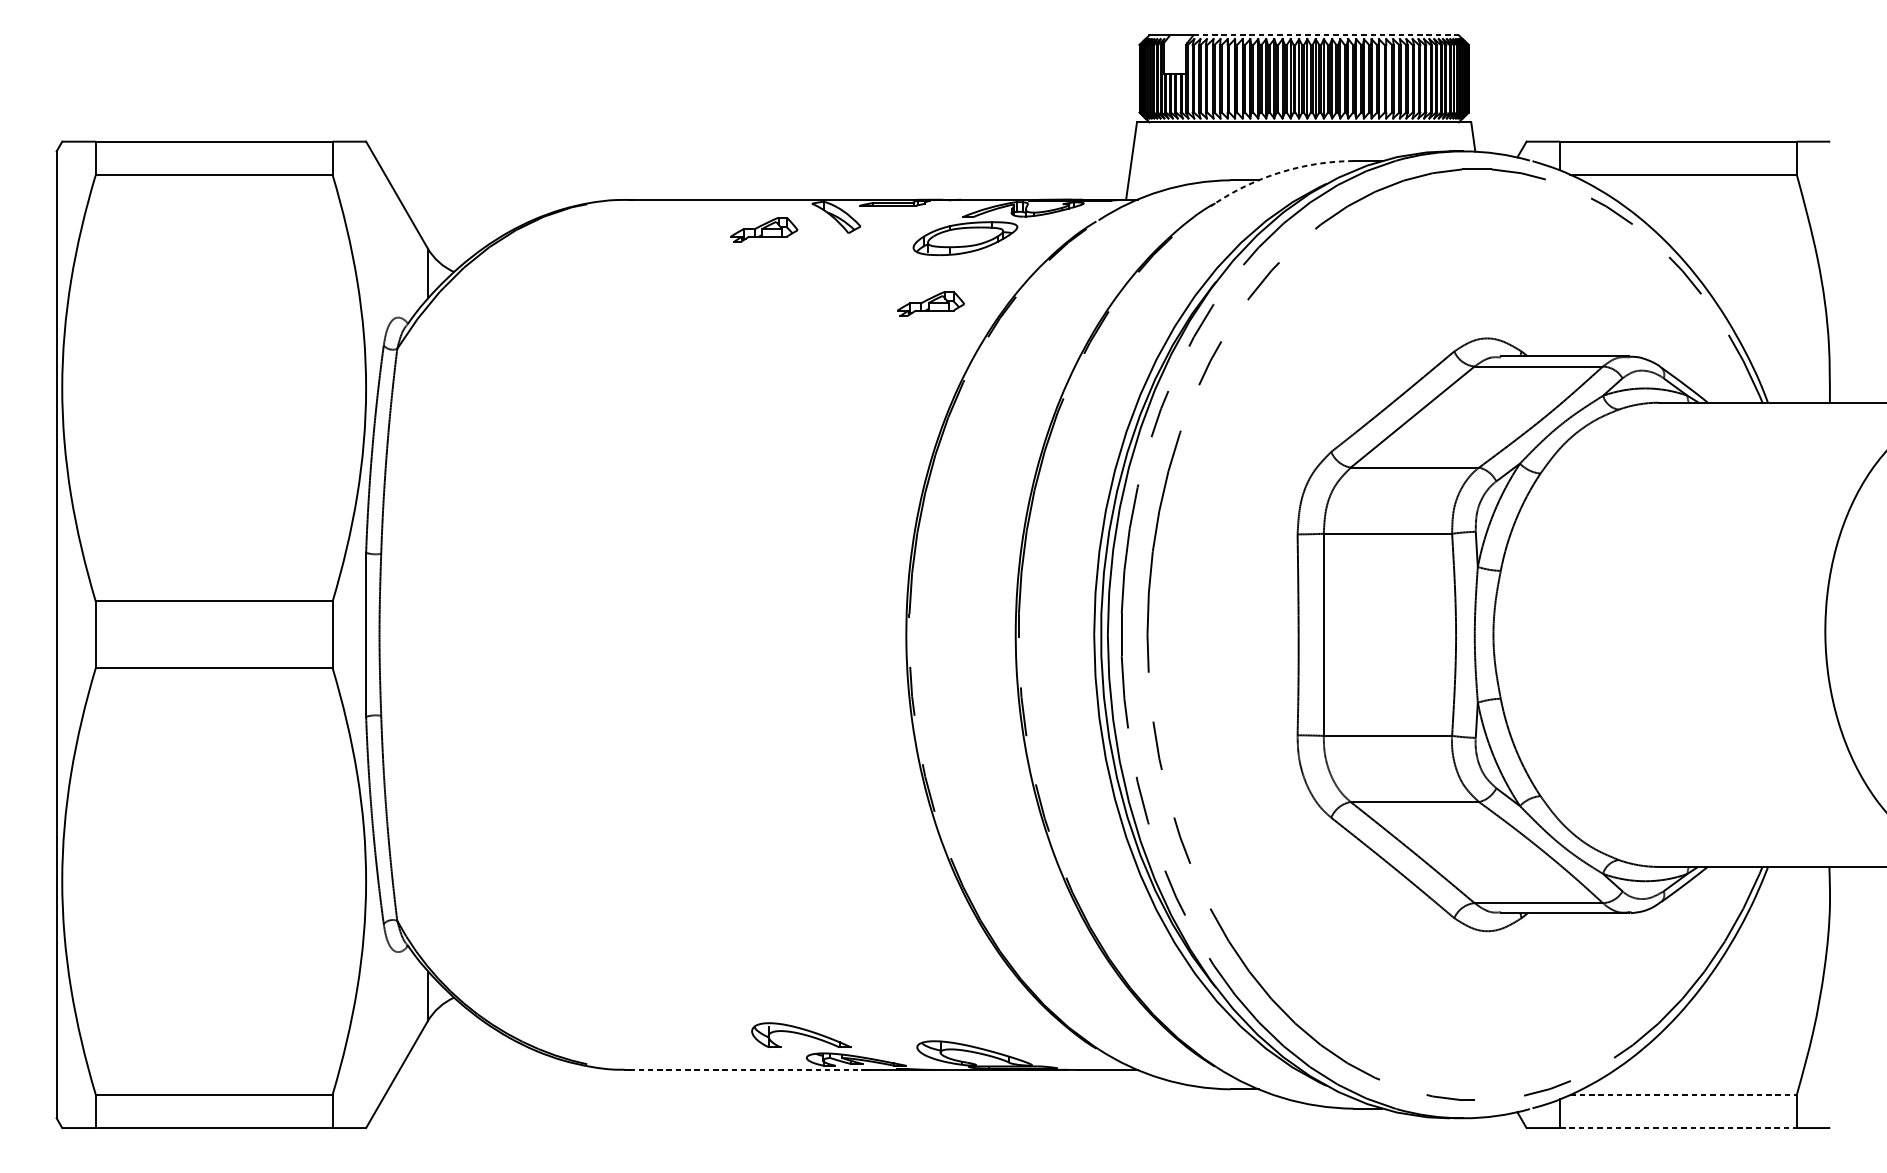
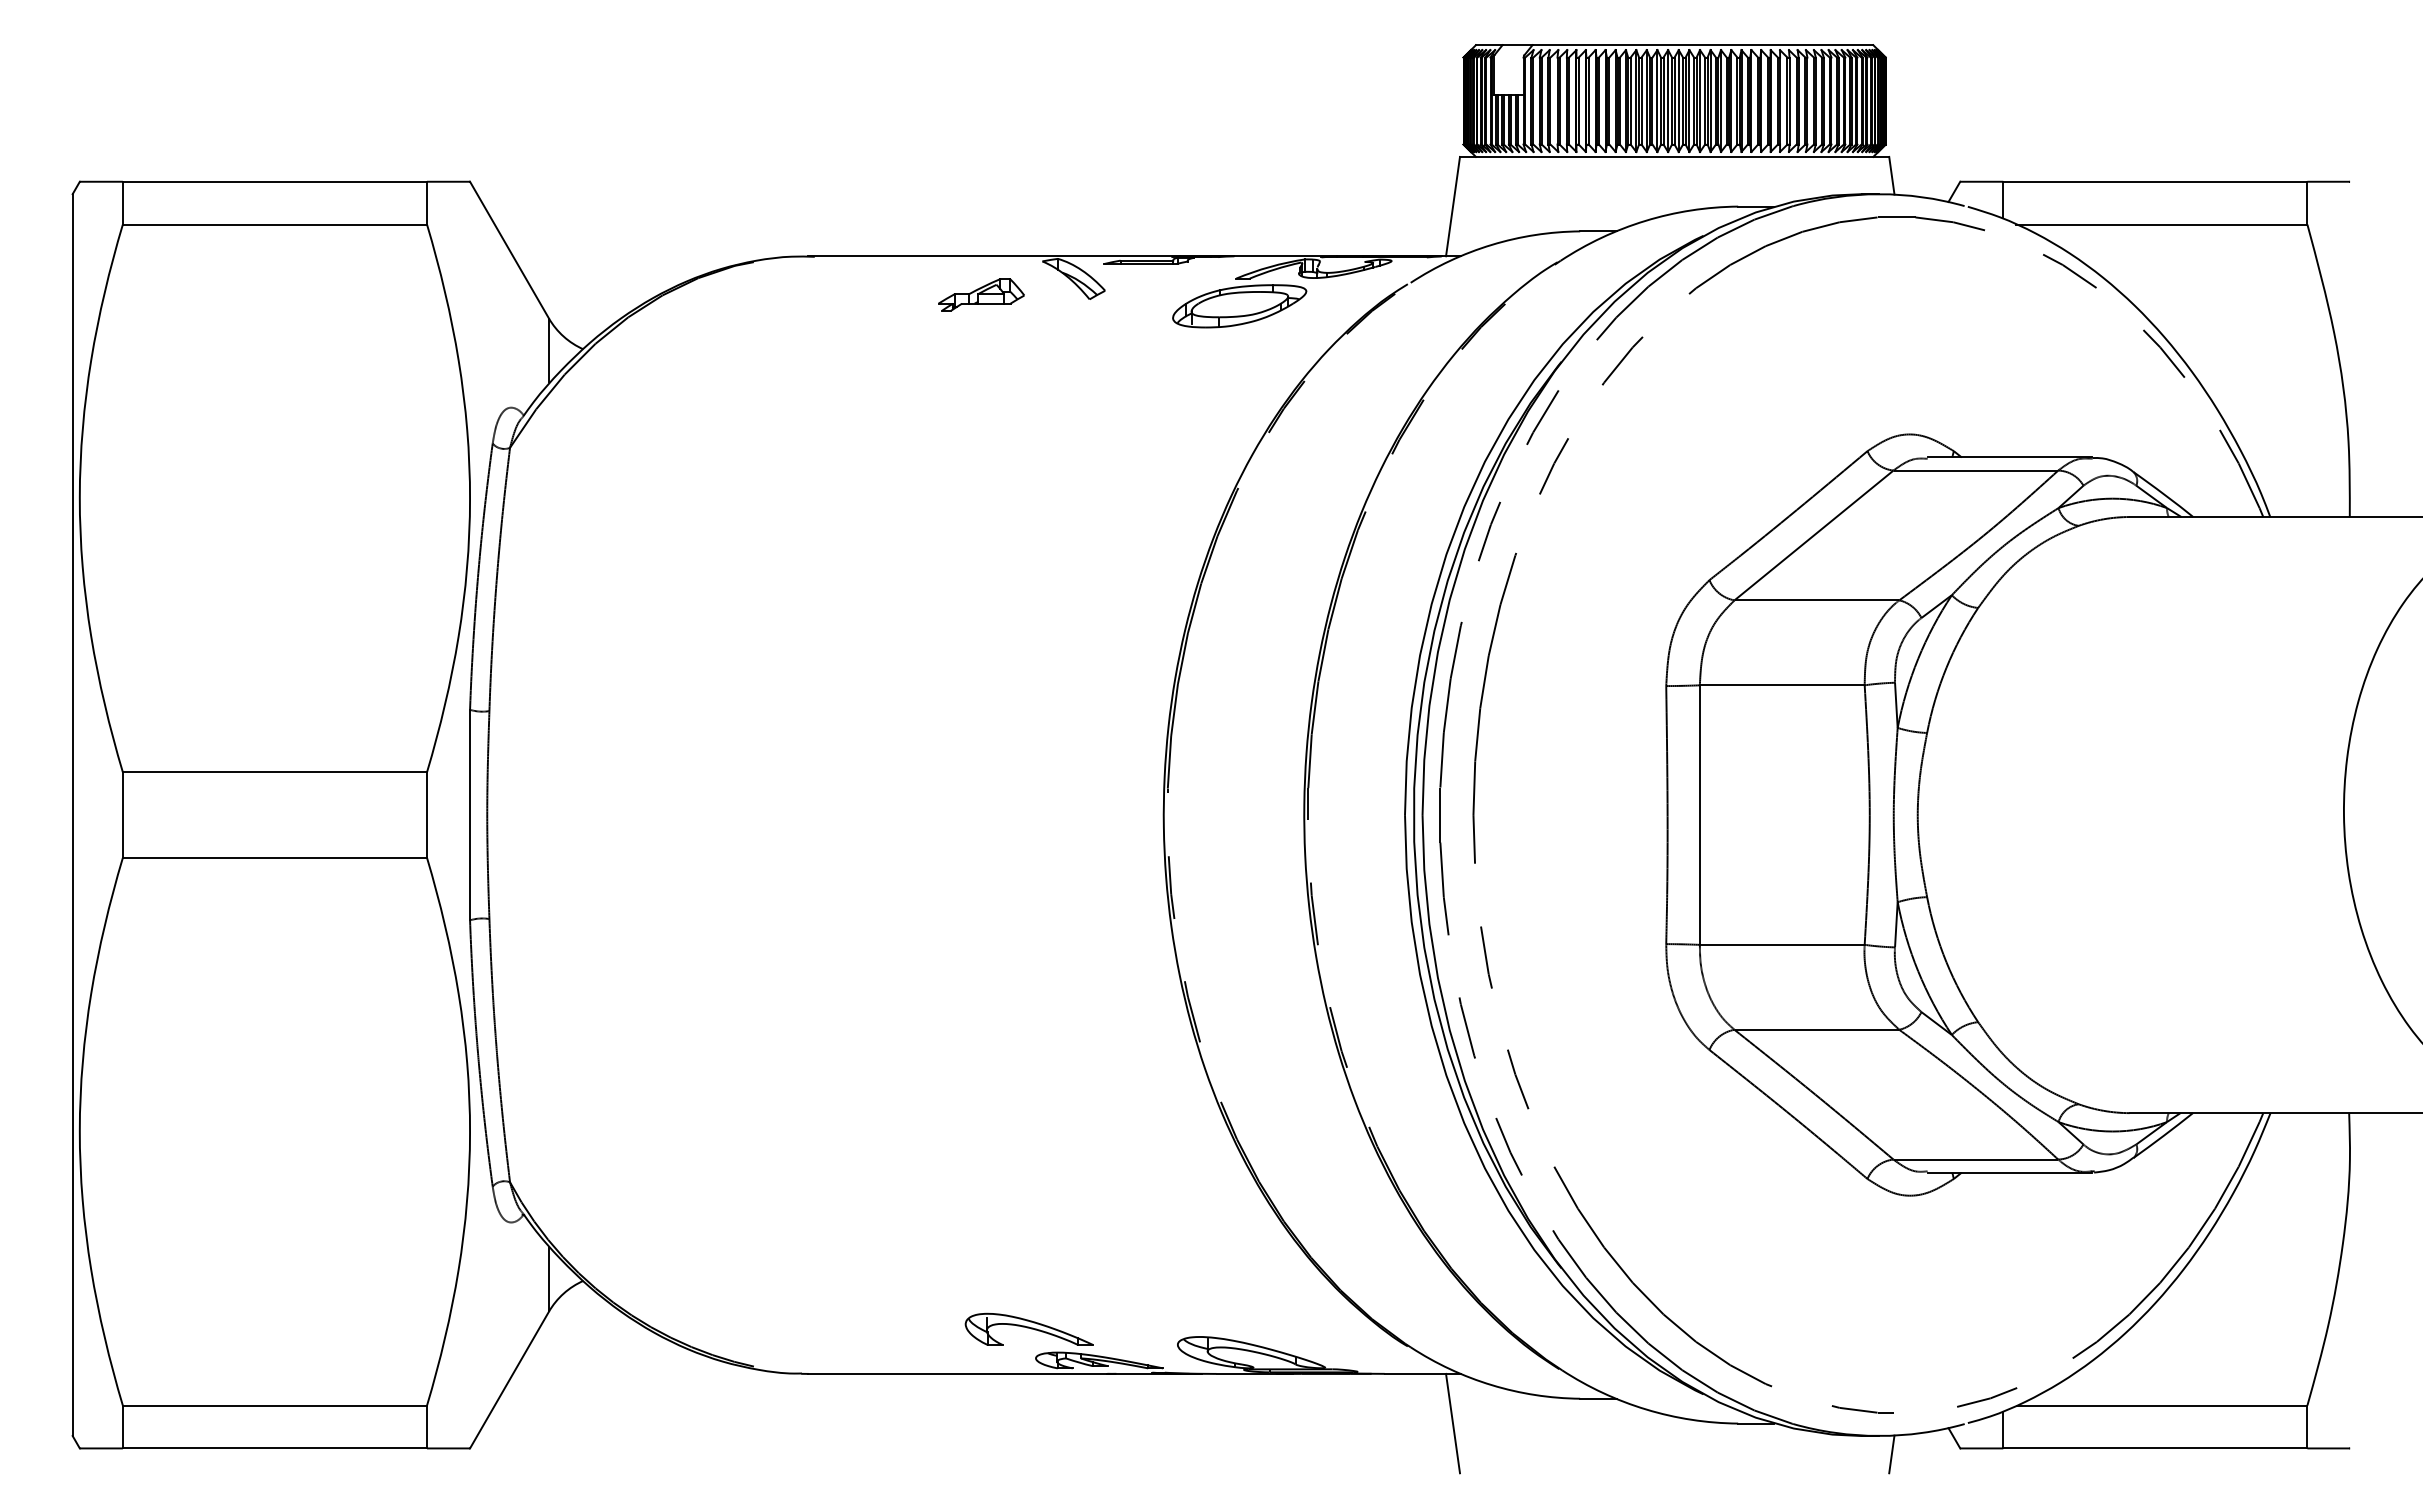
line: (1326, 35) -> (1703, 45), dashed -> solid
arc: (1281, 171) -> (1645, 220), dashed -> solid
part: (931, 303) -> (1195, 389), removed
line: (747, 1069) -> (959, 1373), dashed -> solid
line: (1684, 1094) -> (2162, 1405), dashed -> solid
line: (1131, 1108) -> (1453, 1423), added
line: (1678, 1128) -> (2155, 1448), dashed -> solid
line: (1473, 1132) -> (1891, 1454), added

